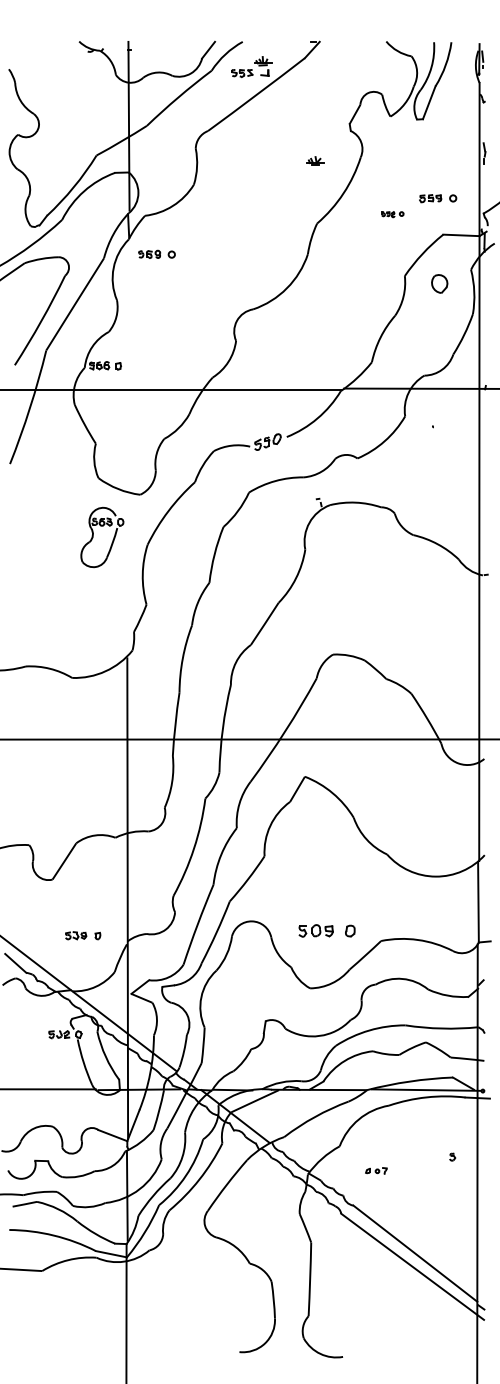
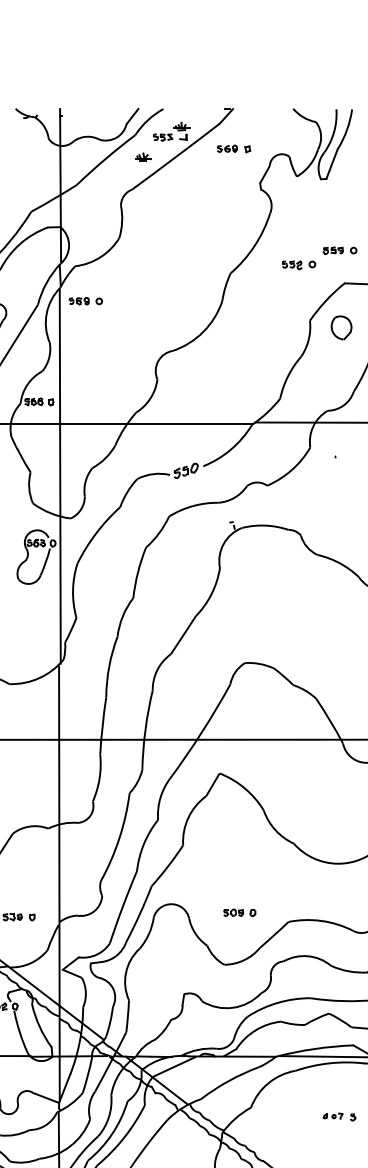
part: (320, 85) -> (233, 148), added
part: (315, 160) -> (143, 156), moved
part: (392, 214) -> (298, 265), size x1.67
part: (439, 283) -> (341, 327), size x1.43
line: (128, 448) -> (60, 476), added
part: (327, 930) -> (240, 912), size x0.62
part: (376, 1170) -> (333, 1115), moved

